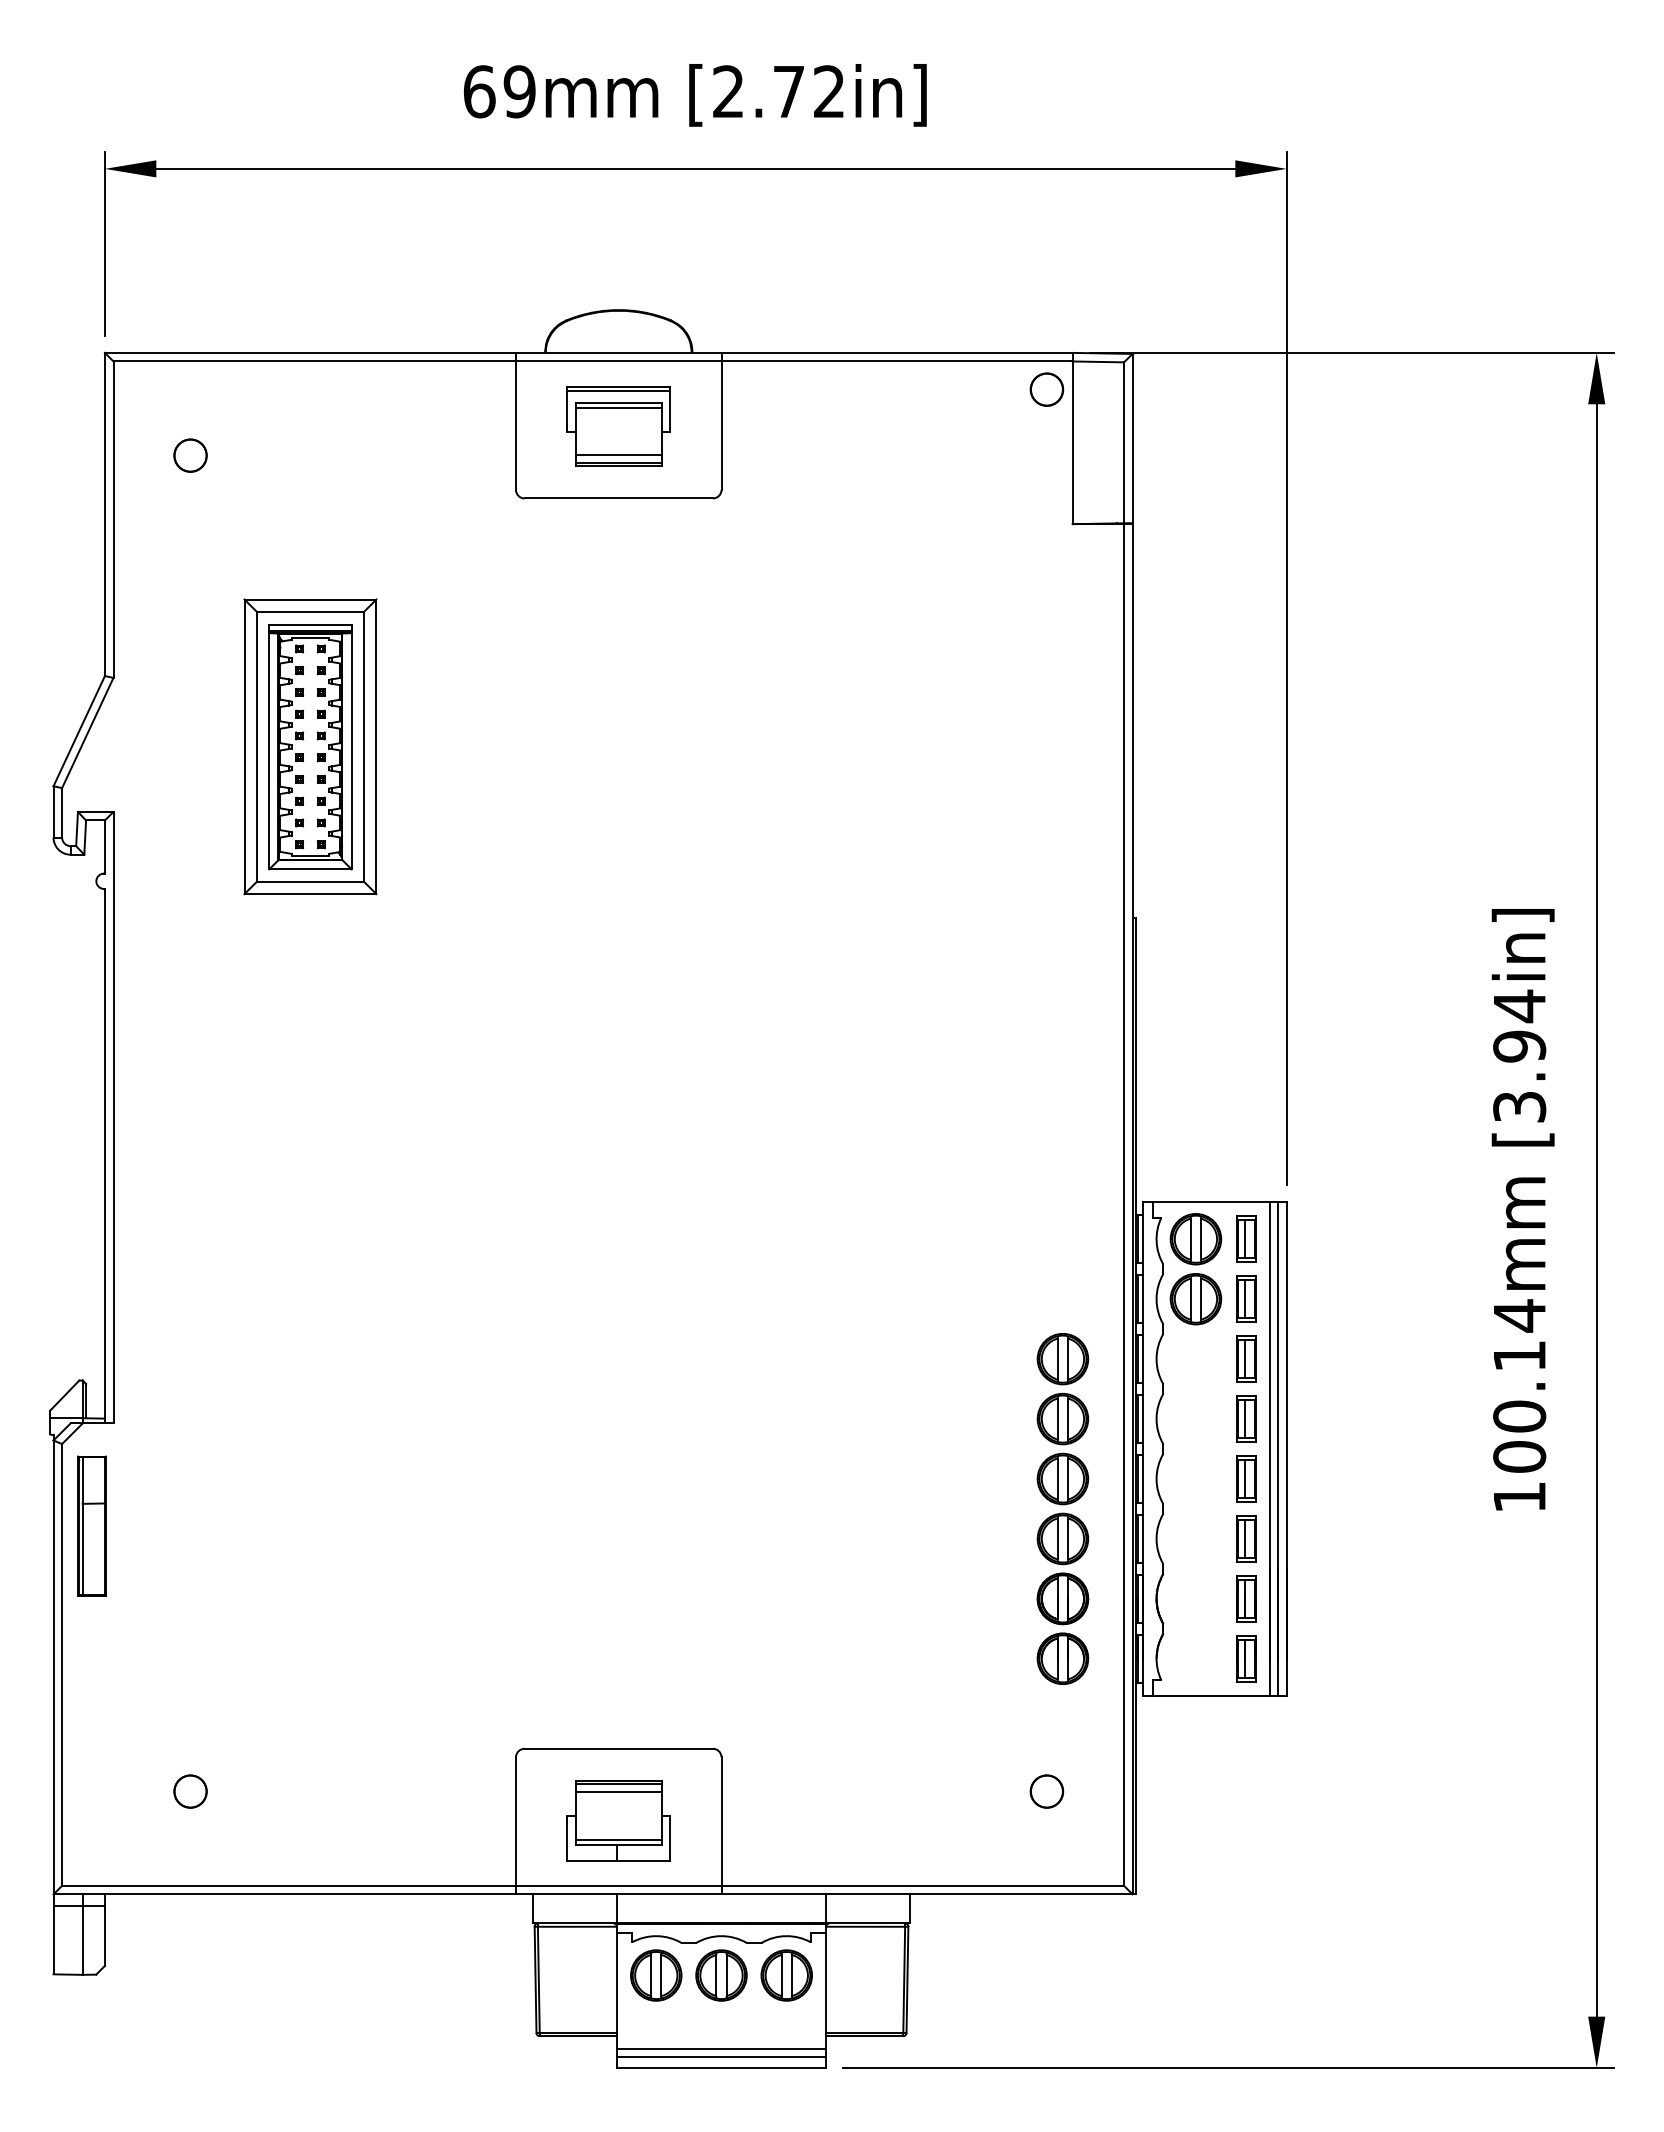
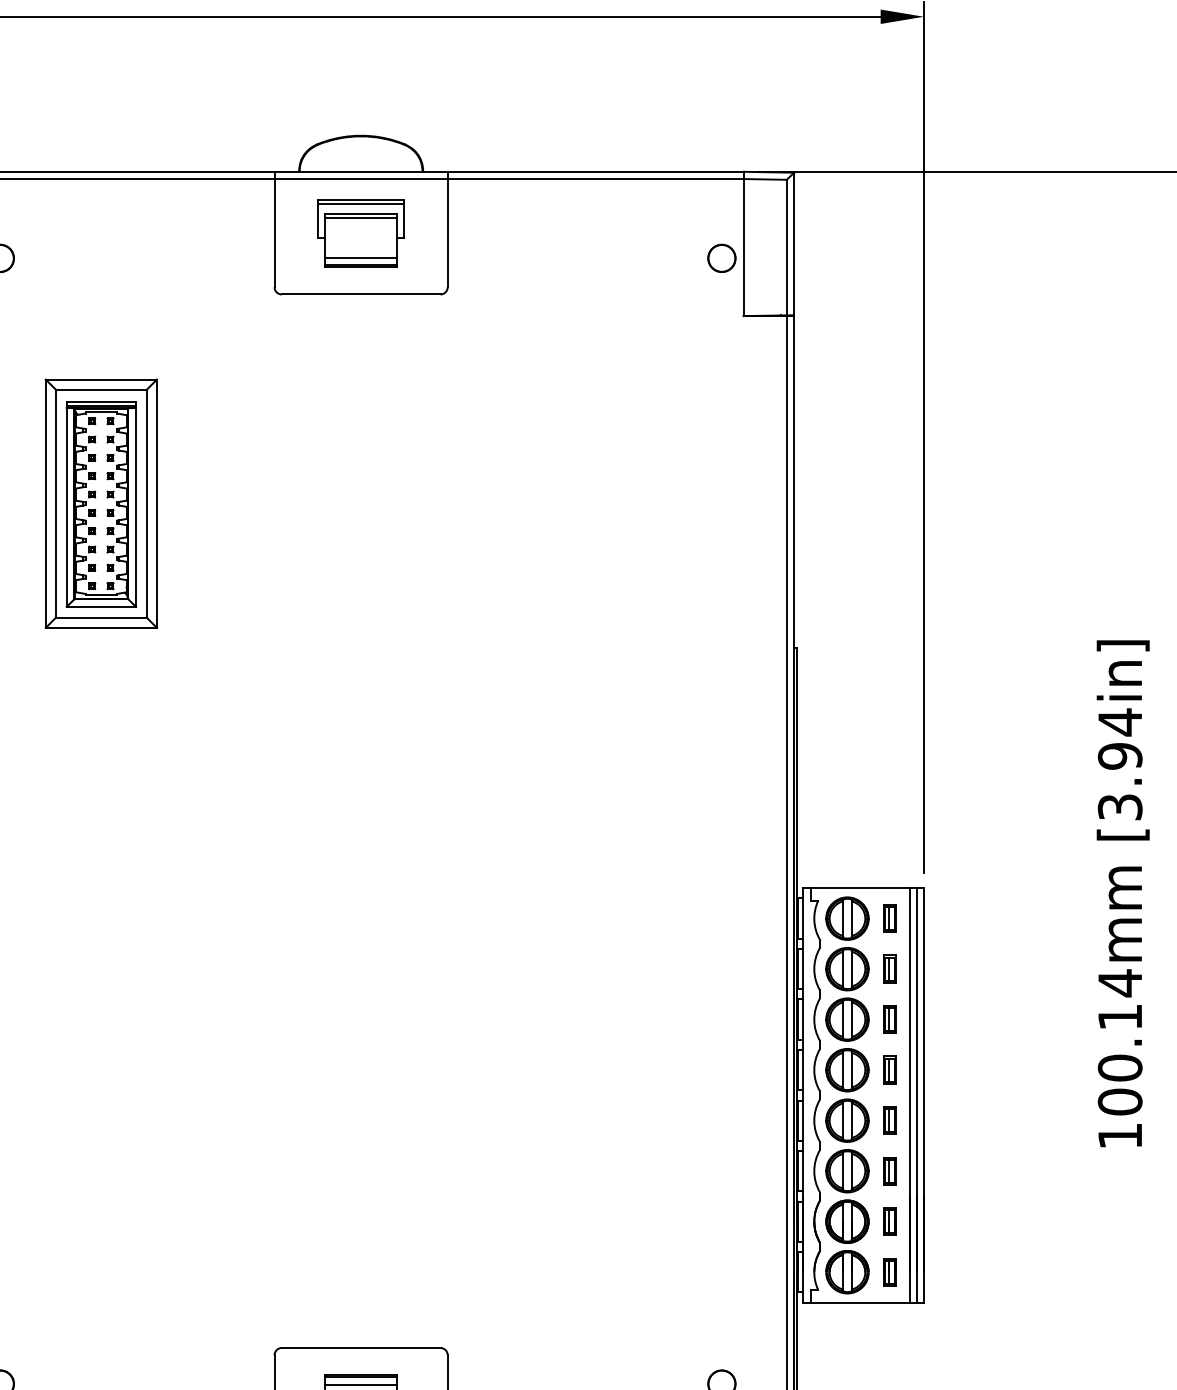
part: (1046, 389) -> (721, 258), moved
part: (1246, 1239) -> (890, 918), size x0.71
part: (1246, 1298) -> (890, 968), size x0.71
part: (1246, 1358) -> (890, 1019), size x0.71
part: (1246, 1418) -> (890, 1069), size x0.71
part: (1246, 1478) -> (890, 1120), size x0.71
part: (1062, 1508) -> (847, 1145), moved
part: (1246, 1538) -> (890, 1170), size x0.71
part: (1246, 1598) -> (890, 1221), size x0.71
part: (1246, 1658) -> (890, 1271), size x0.71

